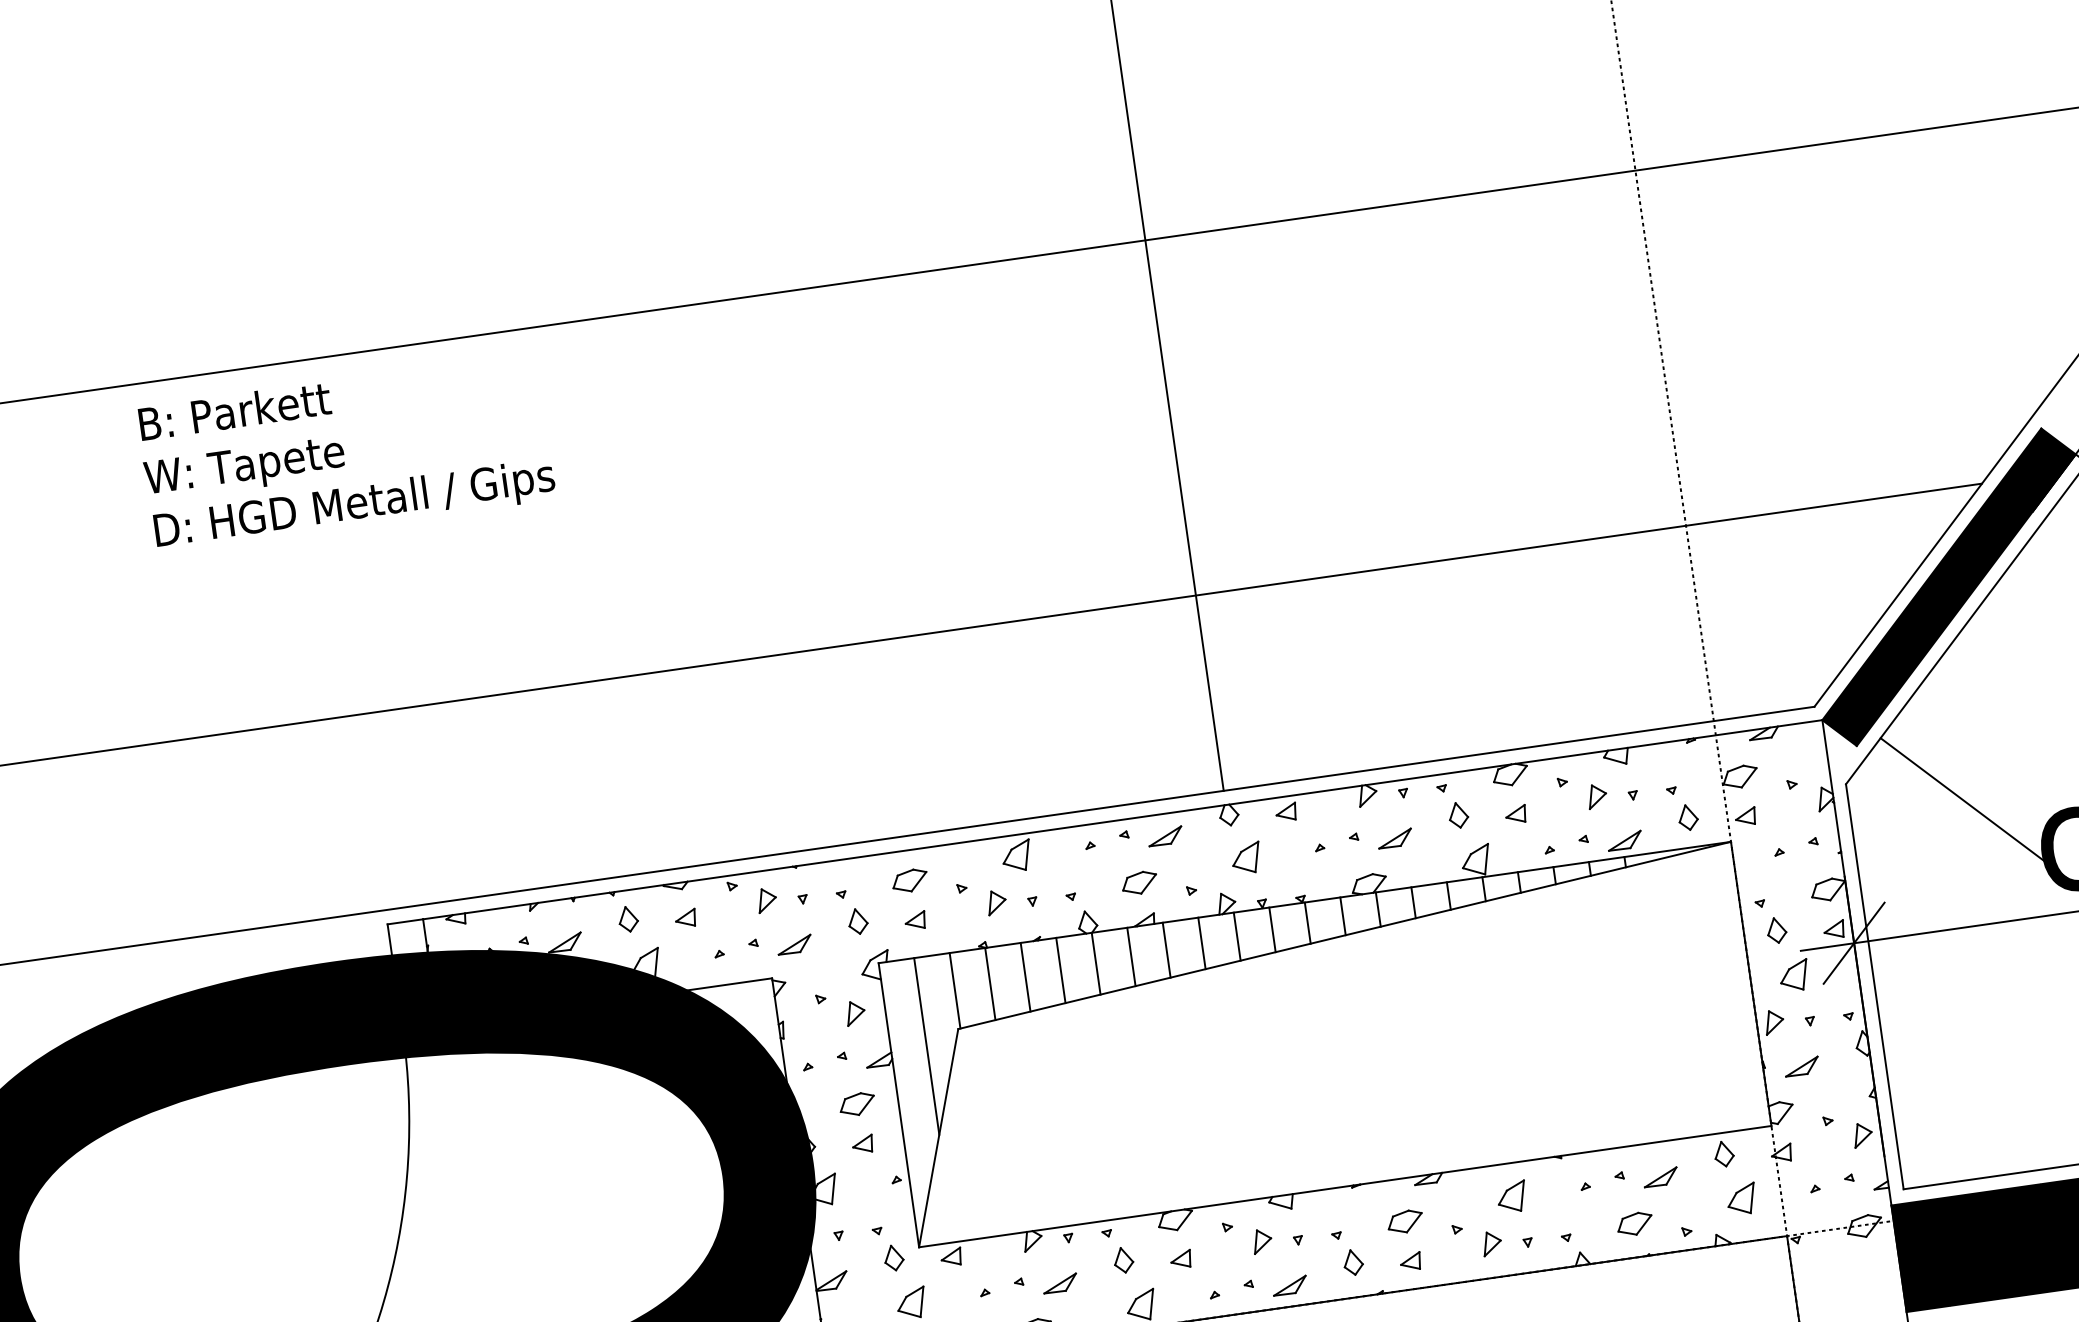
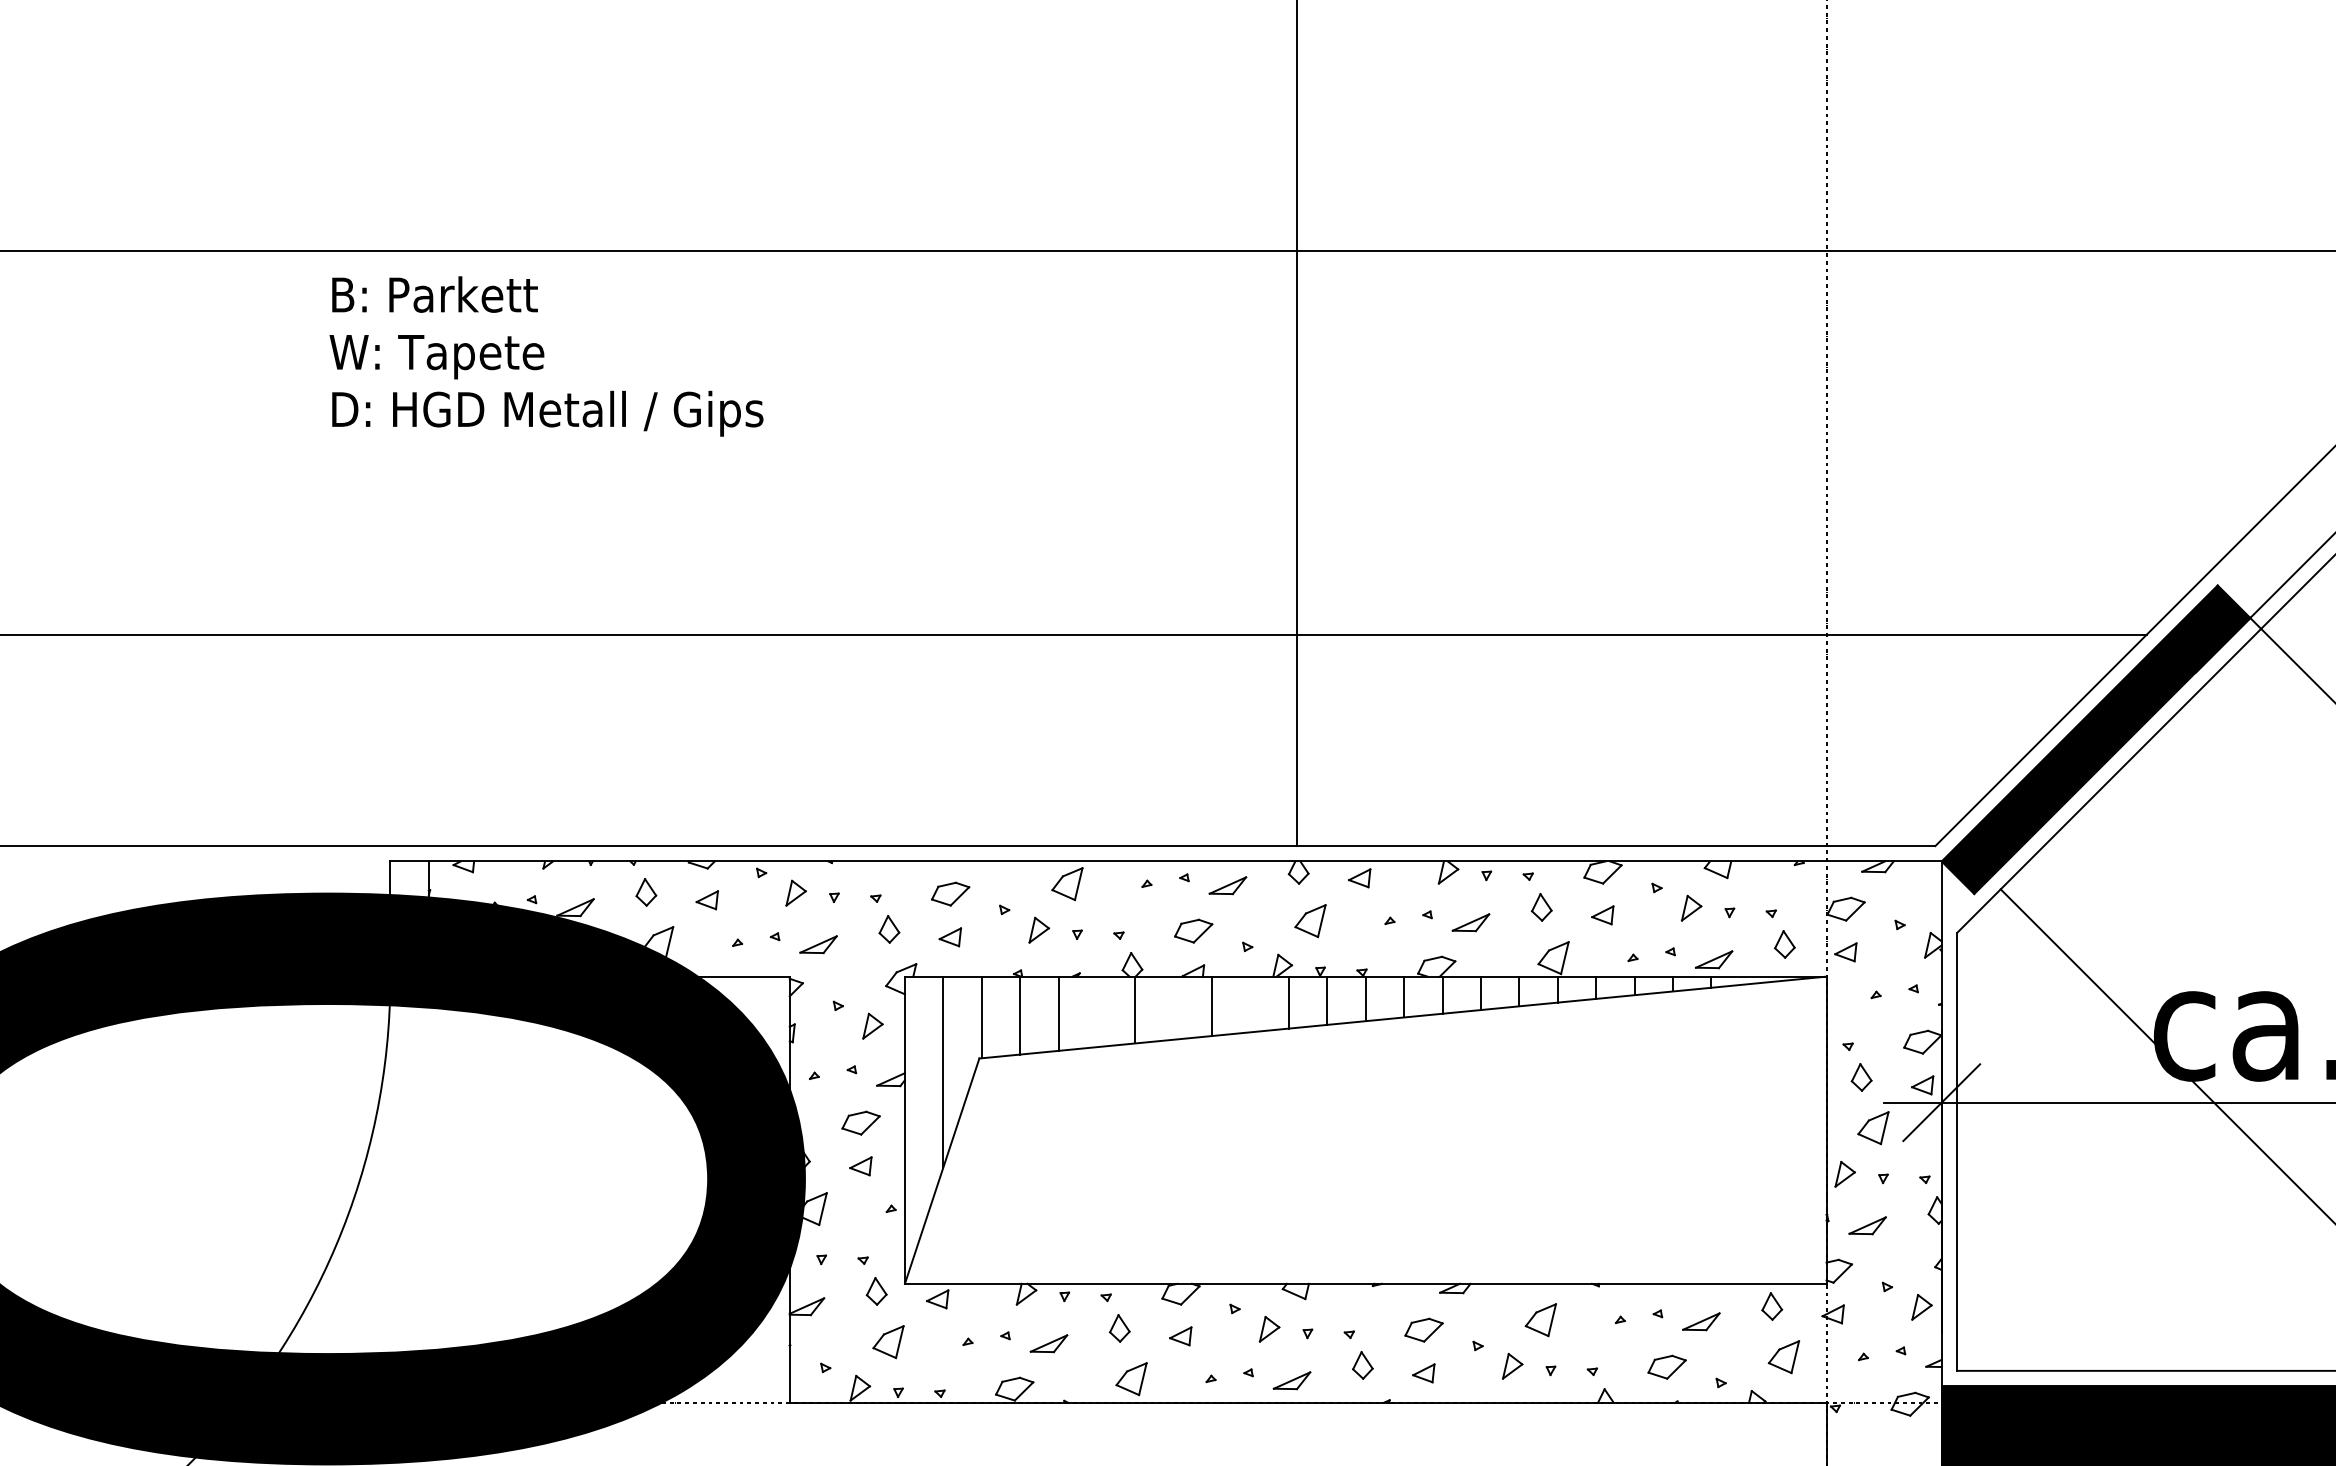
text: (346, 453) -> (546, 356), moved
line: (1201, 943) -> (1250, 1004), removed
line: (1131, 956) -> (1173, 1007), removed
line: (1060, 970) -> (1096, 1011), removed

